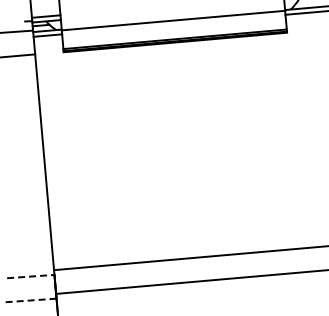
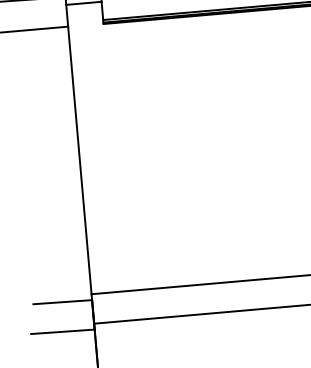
line: (30, 276) -> (62, 302), dashed -> solid
line: (30, 300) -> (62, 331), dashed -> solid

